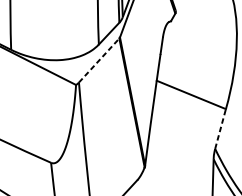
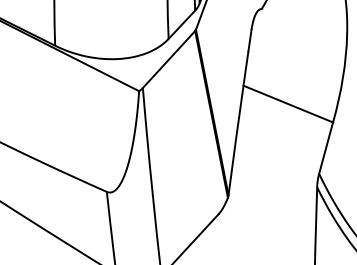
line: (99, 60) -> (169, 59), dashed -> solid
line: (220, 129) -> (326, 148), dashed -> solid

